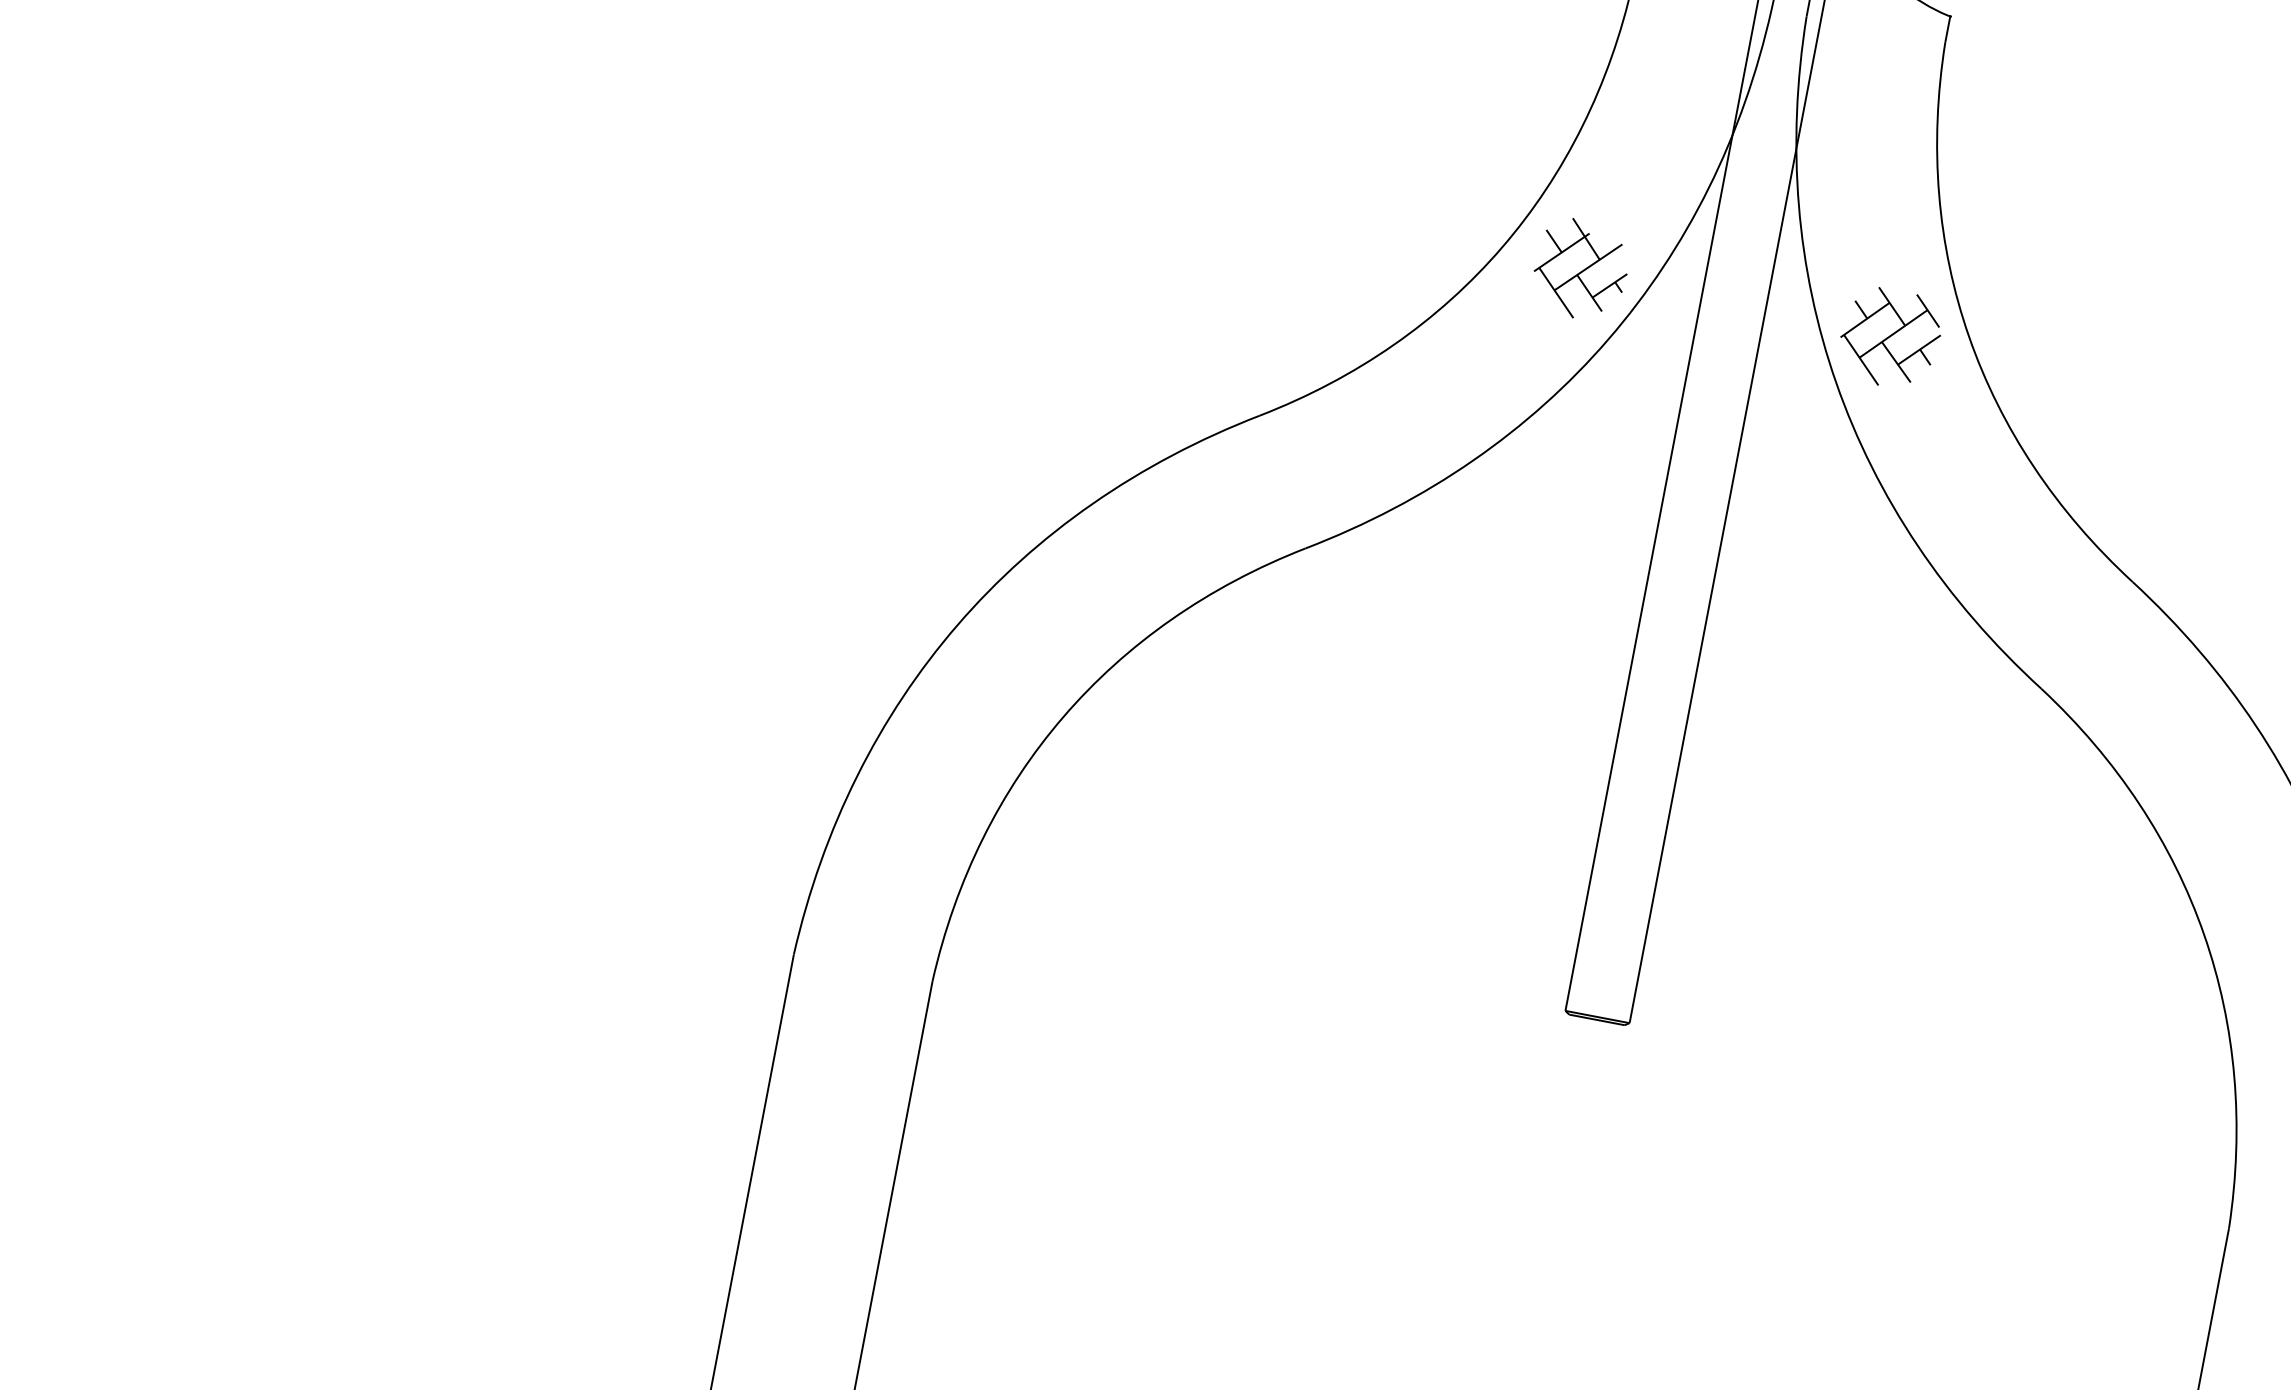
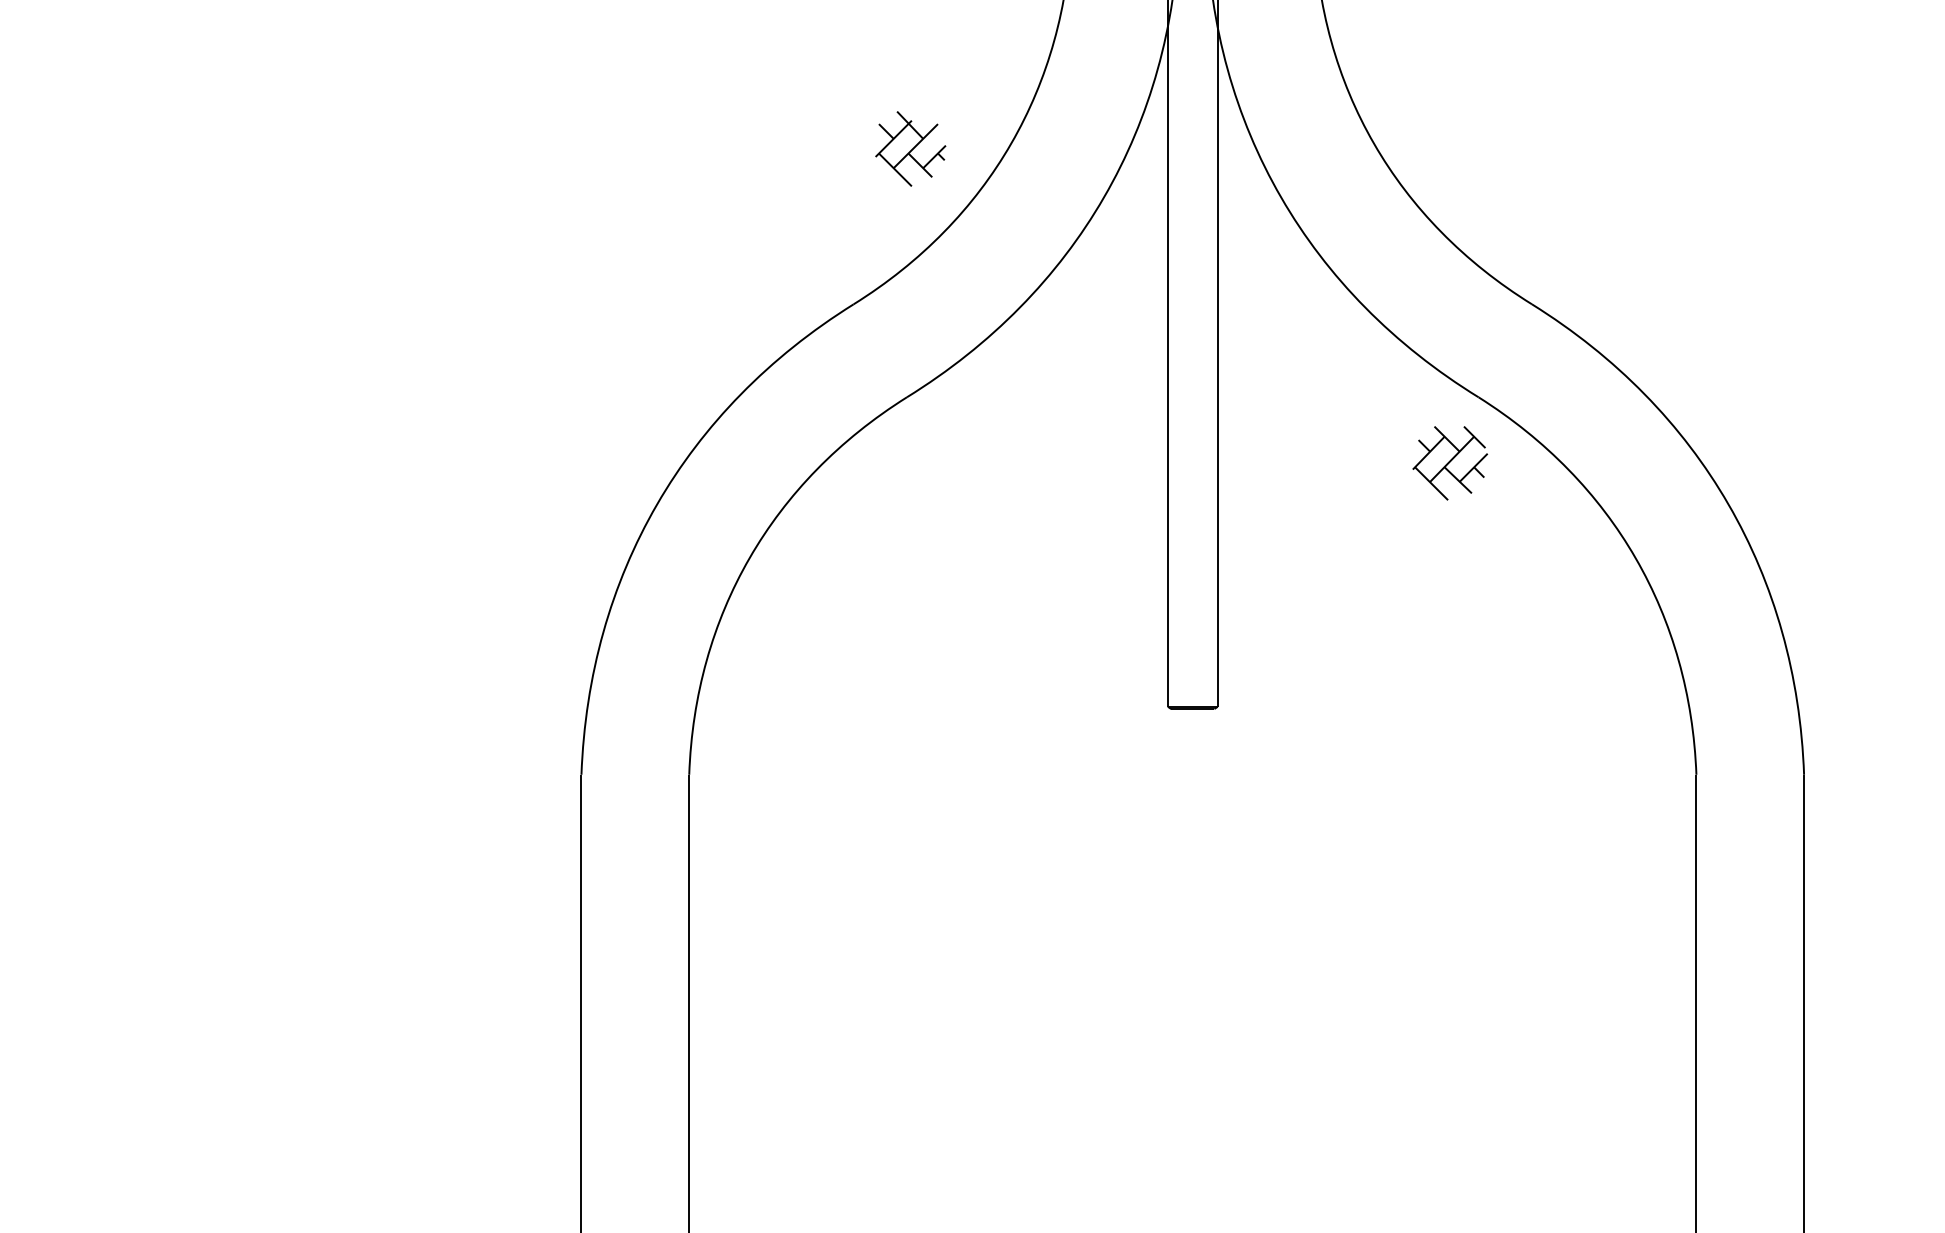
part: (1581, 269) -> (910, 148), moved
part: (1890, 338) -> (1450, 463), moved

